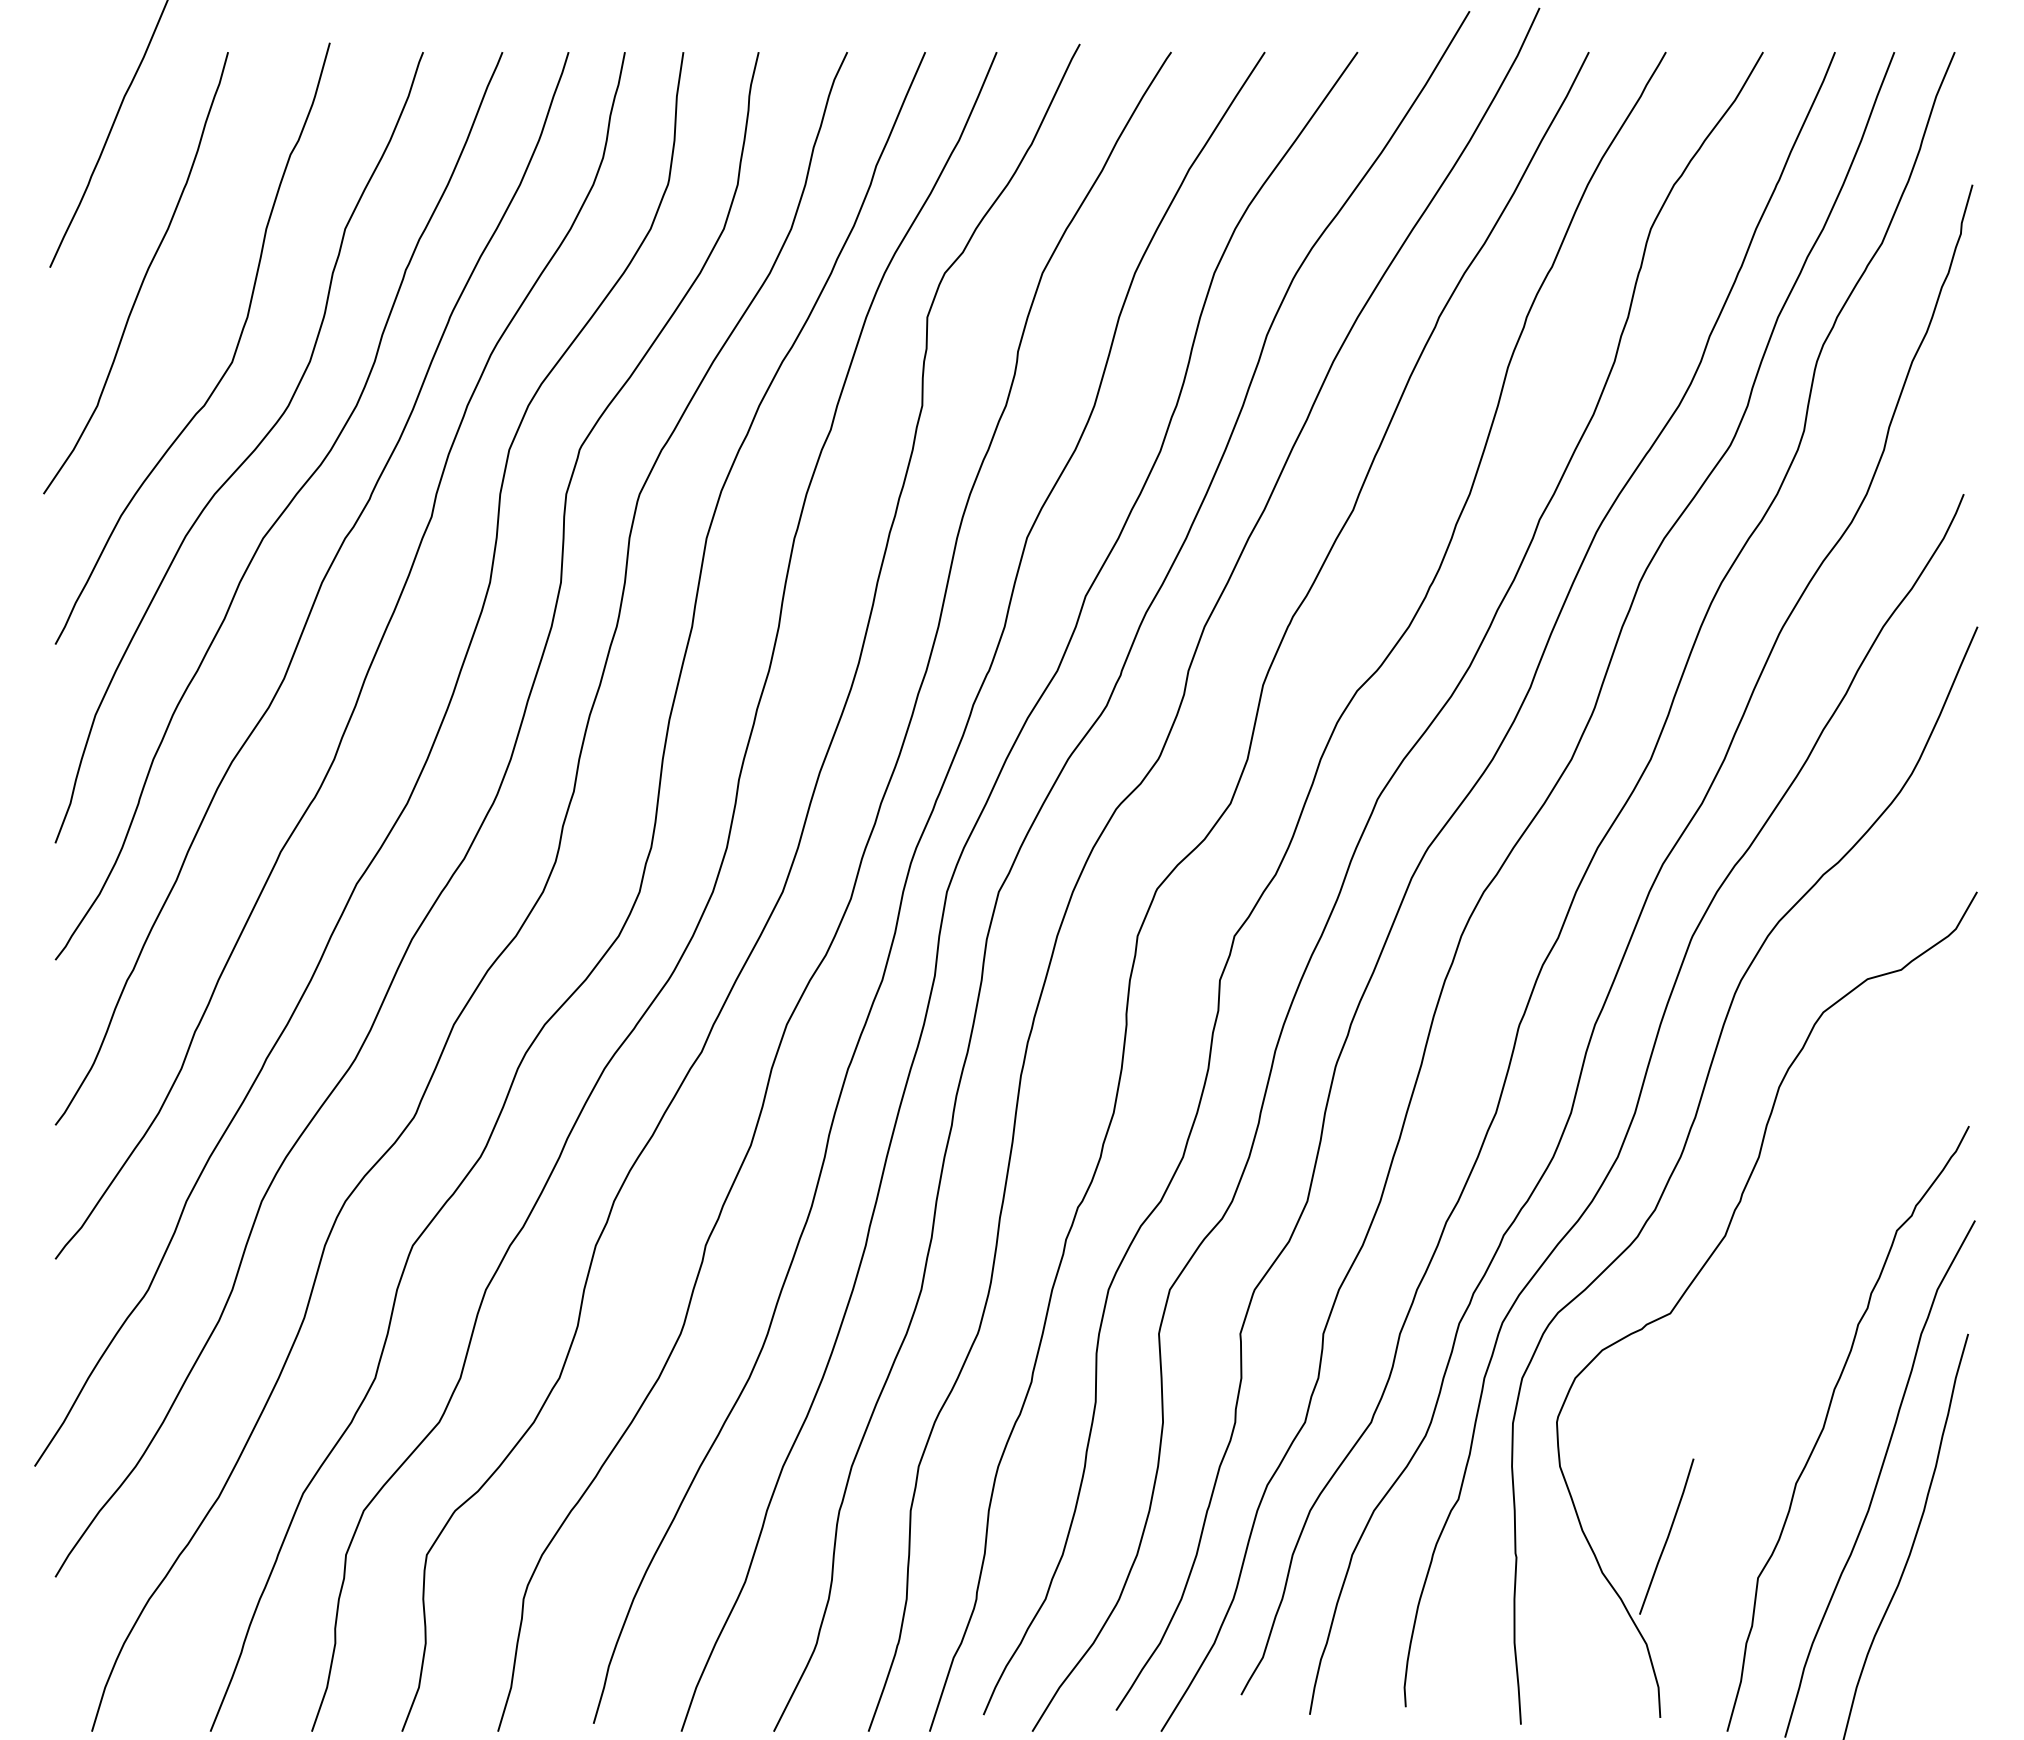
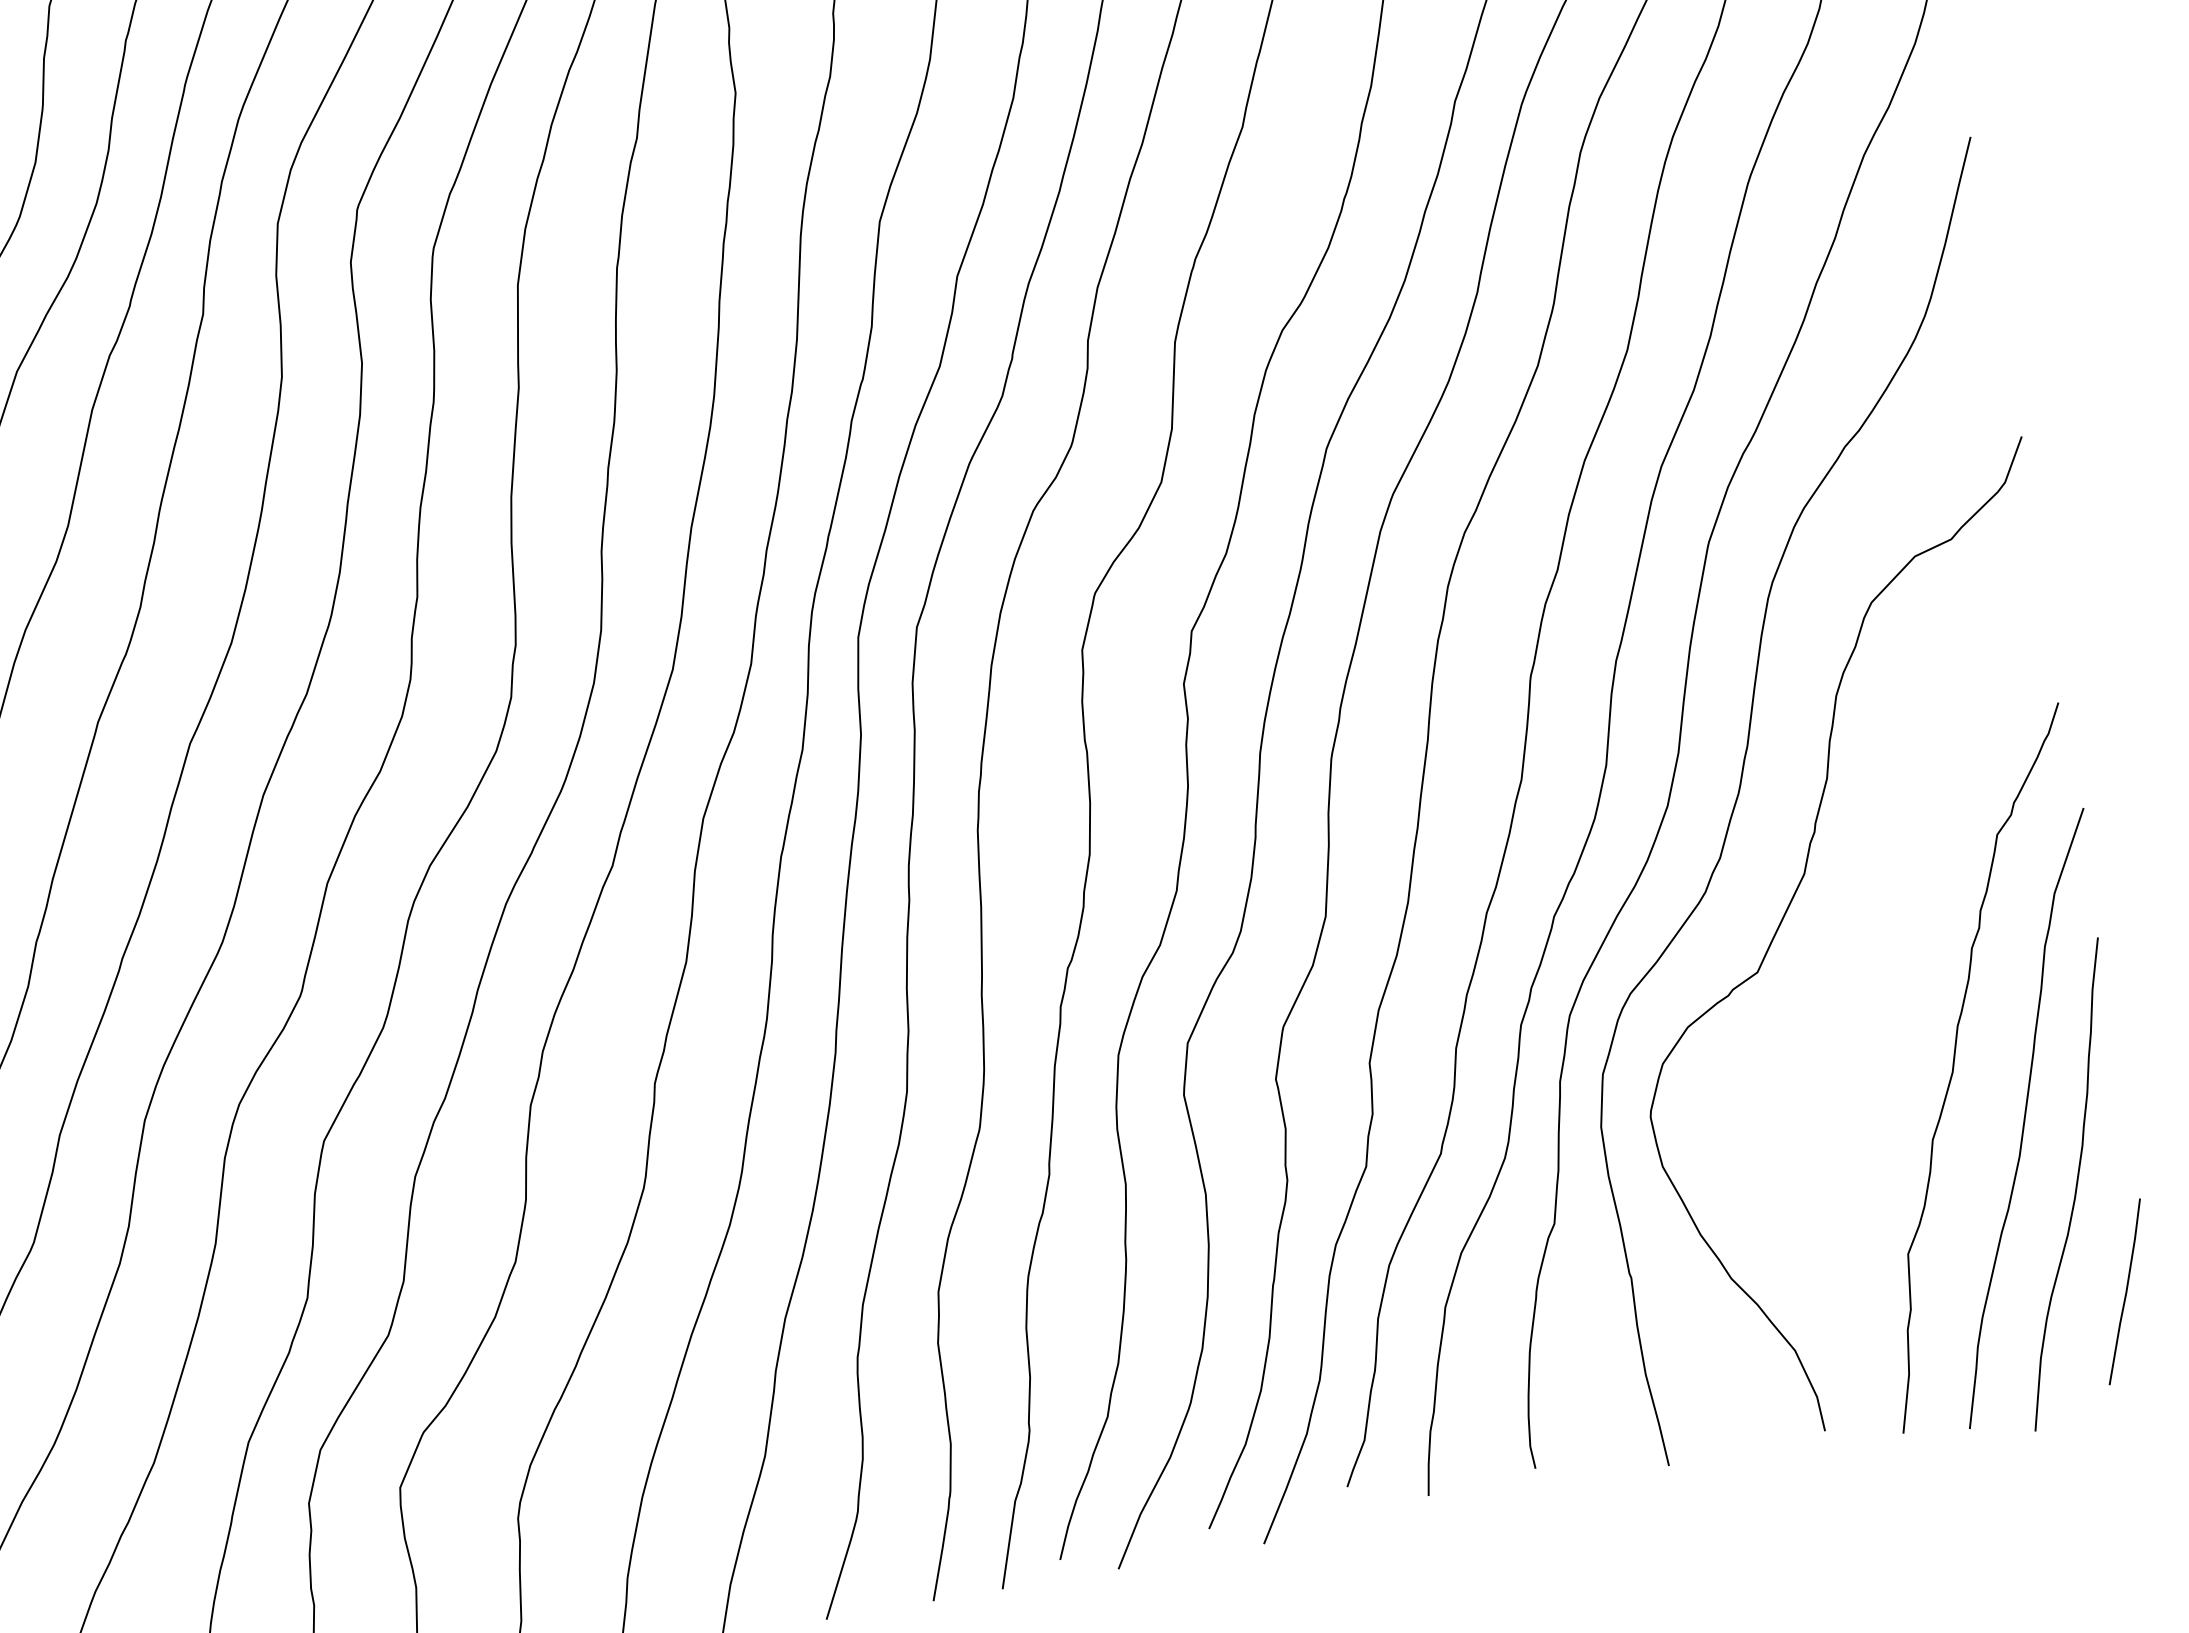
line: (1667, 1536) -> (2125, 1291), moved

